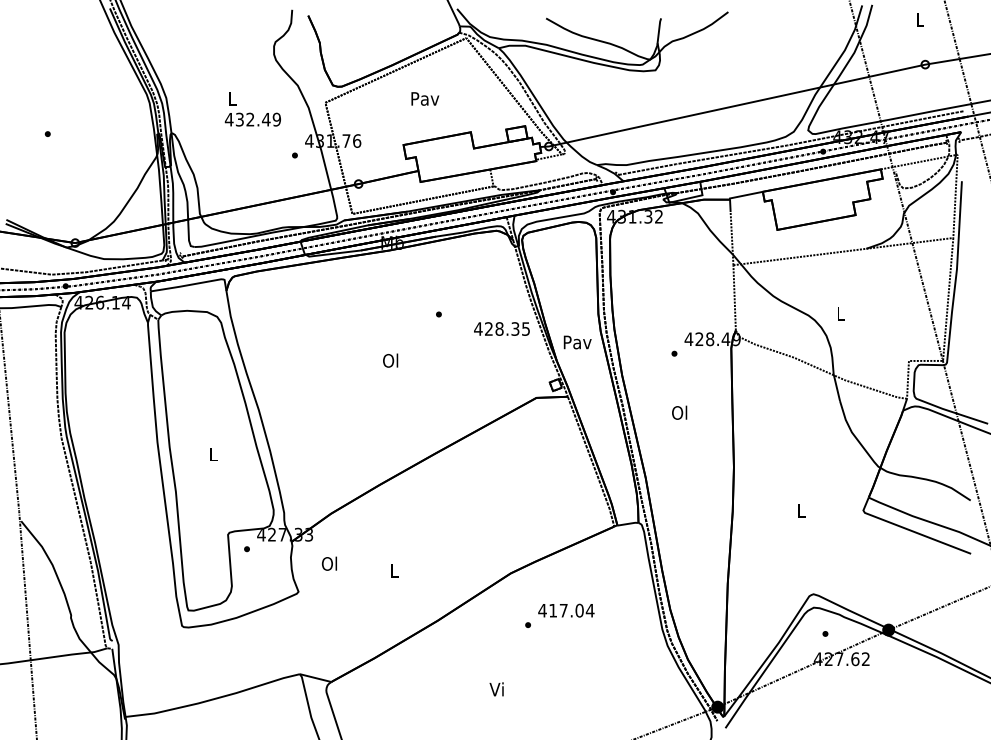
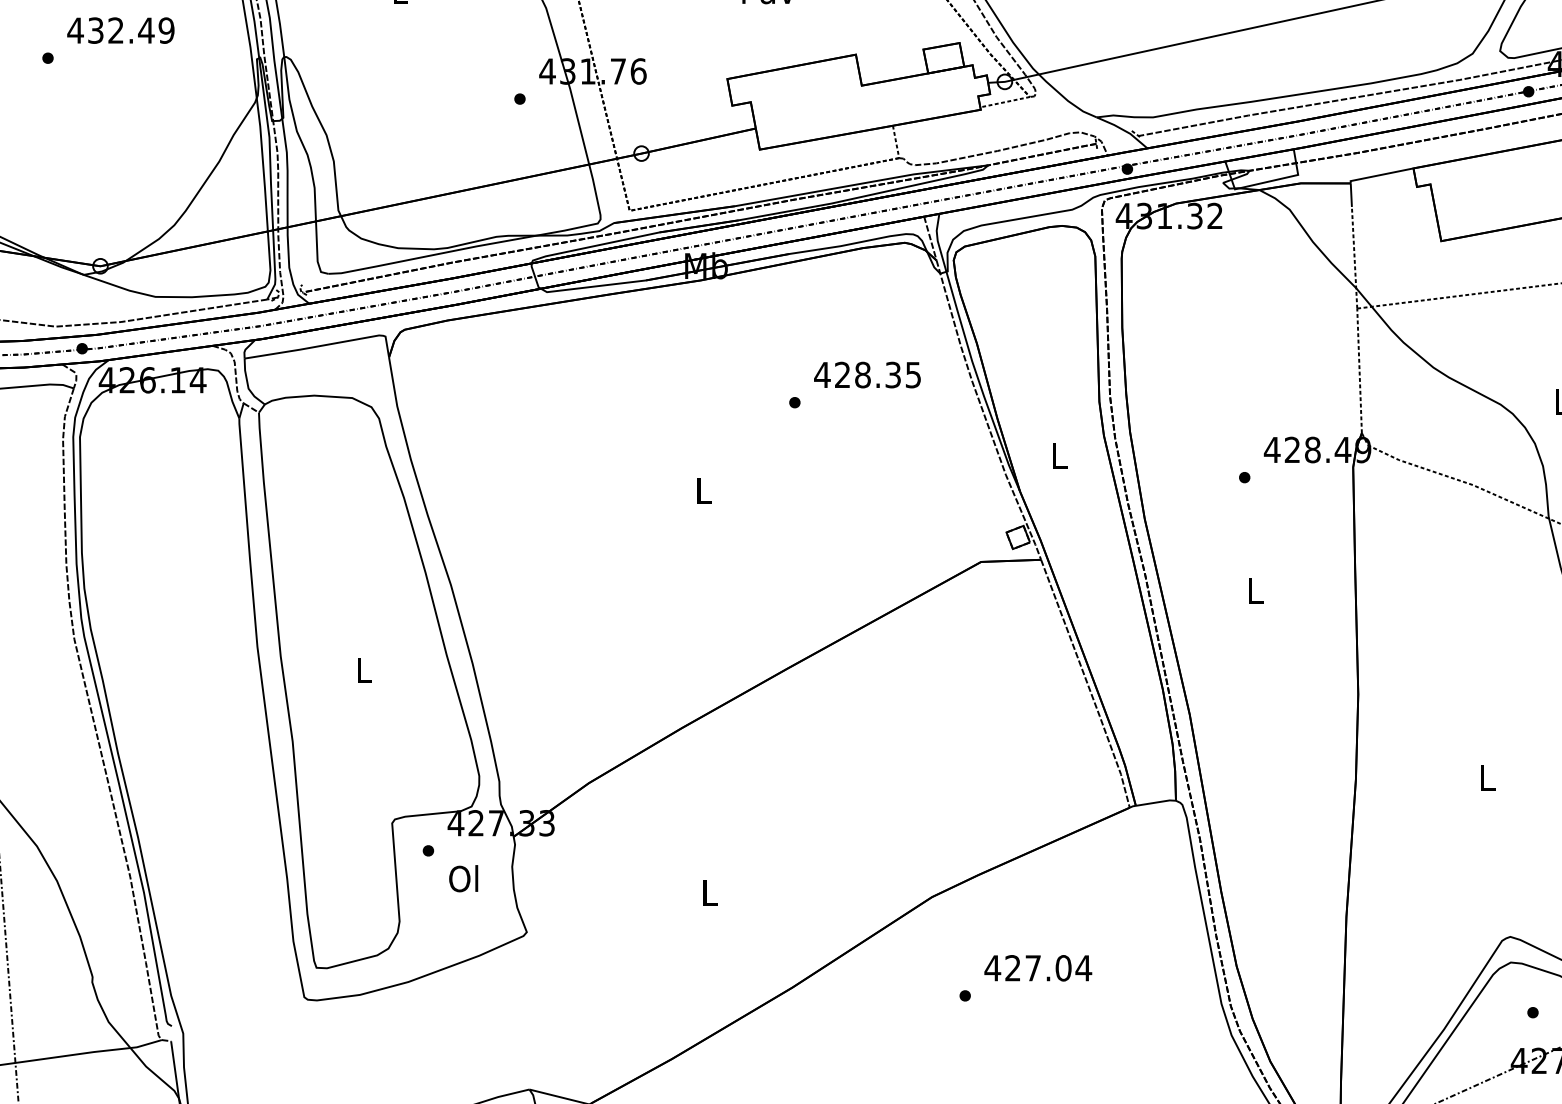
text: (252, 119) -> (119, 30), moved
text: (501, 328) -> (866, 374), moved
text: (577, 342) -> (1059, 456), Pav -> L
text: (390, 360) -> (702, 490), Ol -> L
text: (679, 412) -> (1254, 589), Ol -> L
text: (329, 563) -> (463, 878), moved
text: (552, 610) -> (1011, 967), 417.04 -> 427.04

